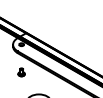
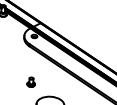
part: (21, 72) -> (31, 82), moved

